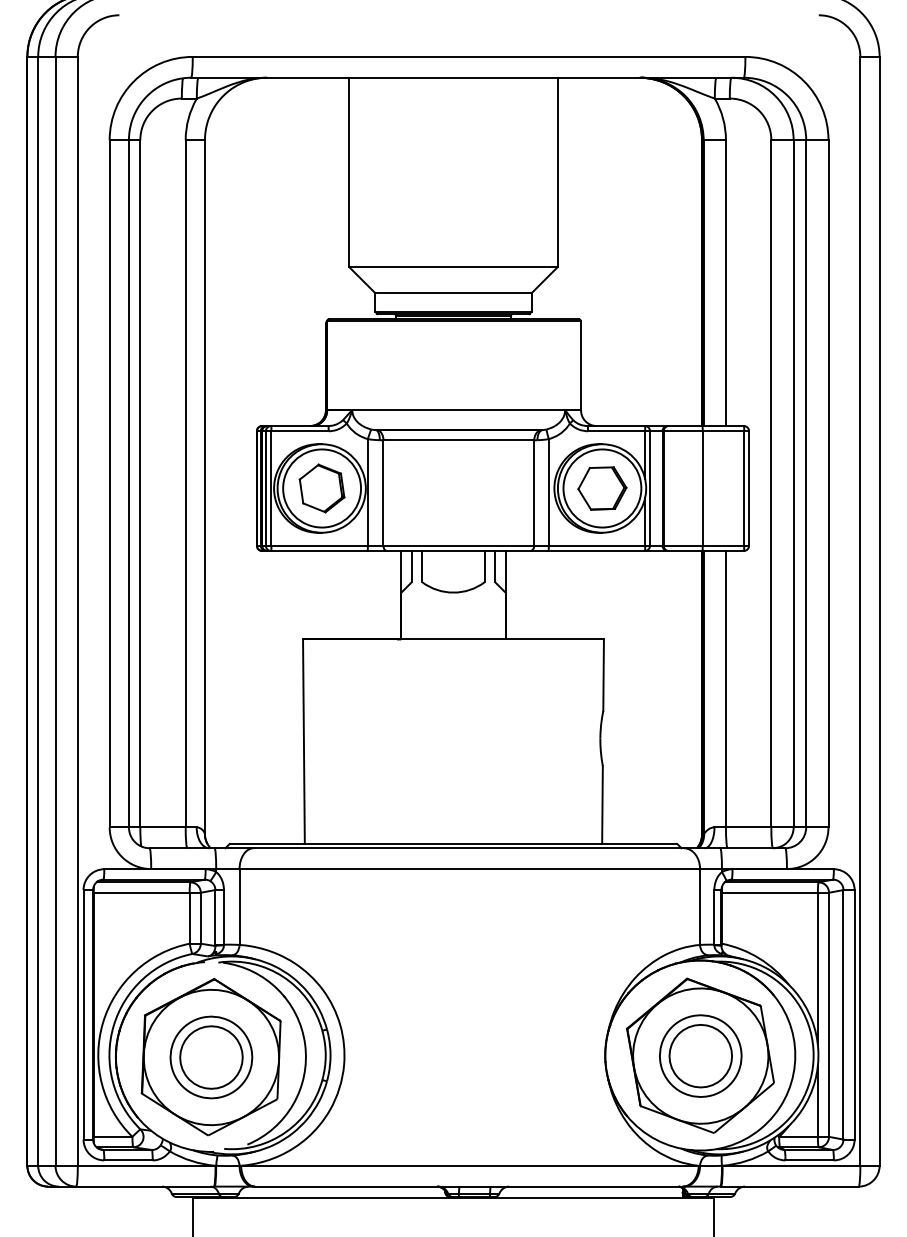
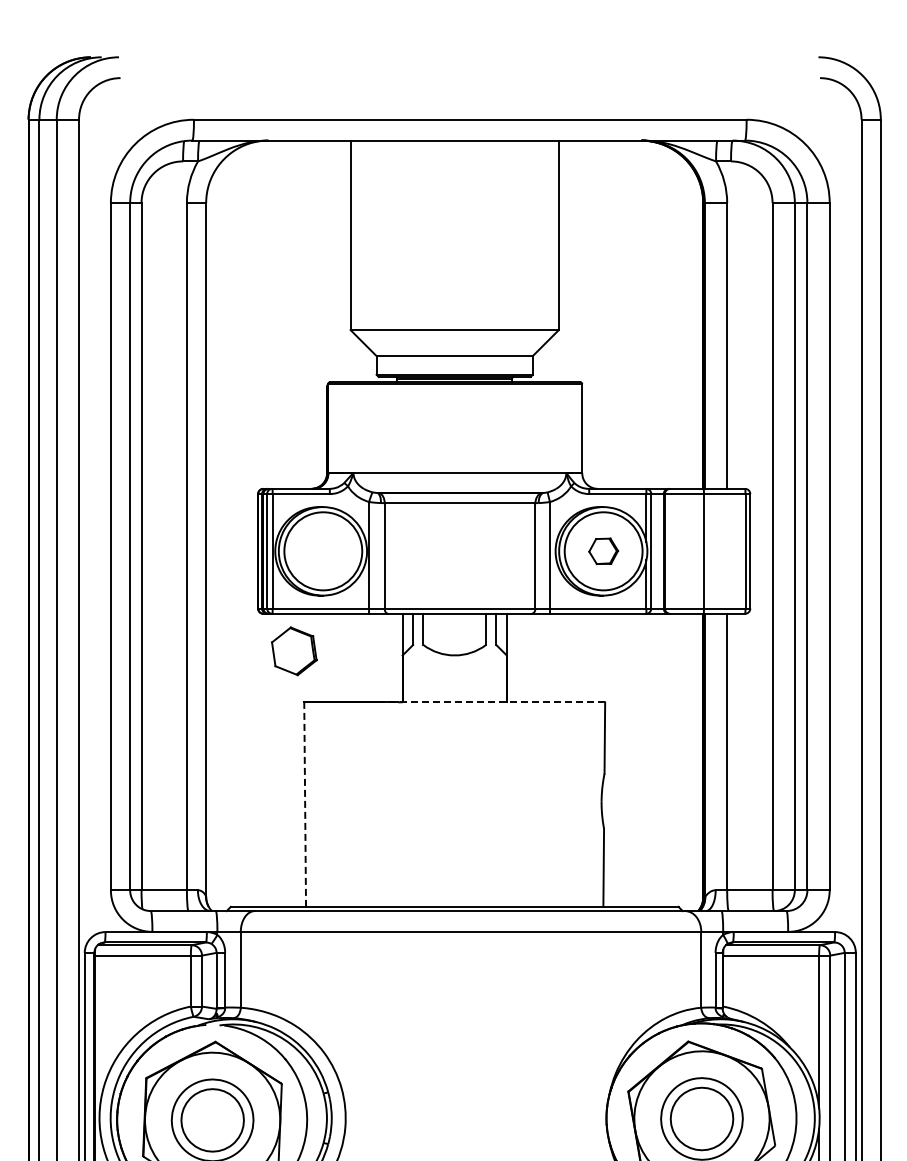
part: (321, 488) -> (293, 651), moved
part: (602, 488) -> (603, 551), size x0.6
line: (490, 639) -> (491, 702), solid -> dashed
line: (303, 741) -> (304, 804), solid -> dashed

